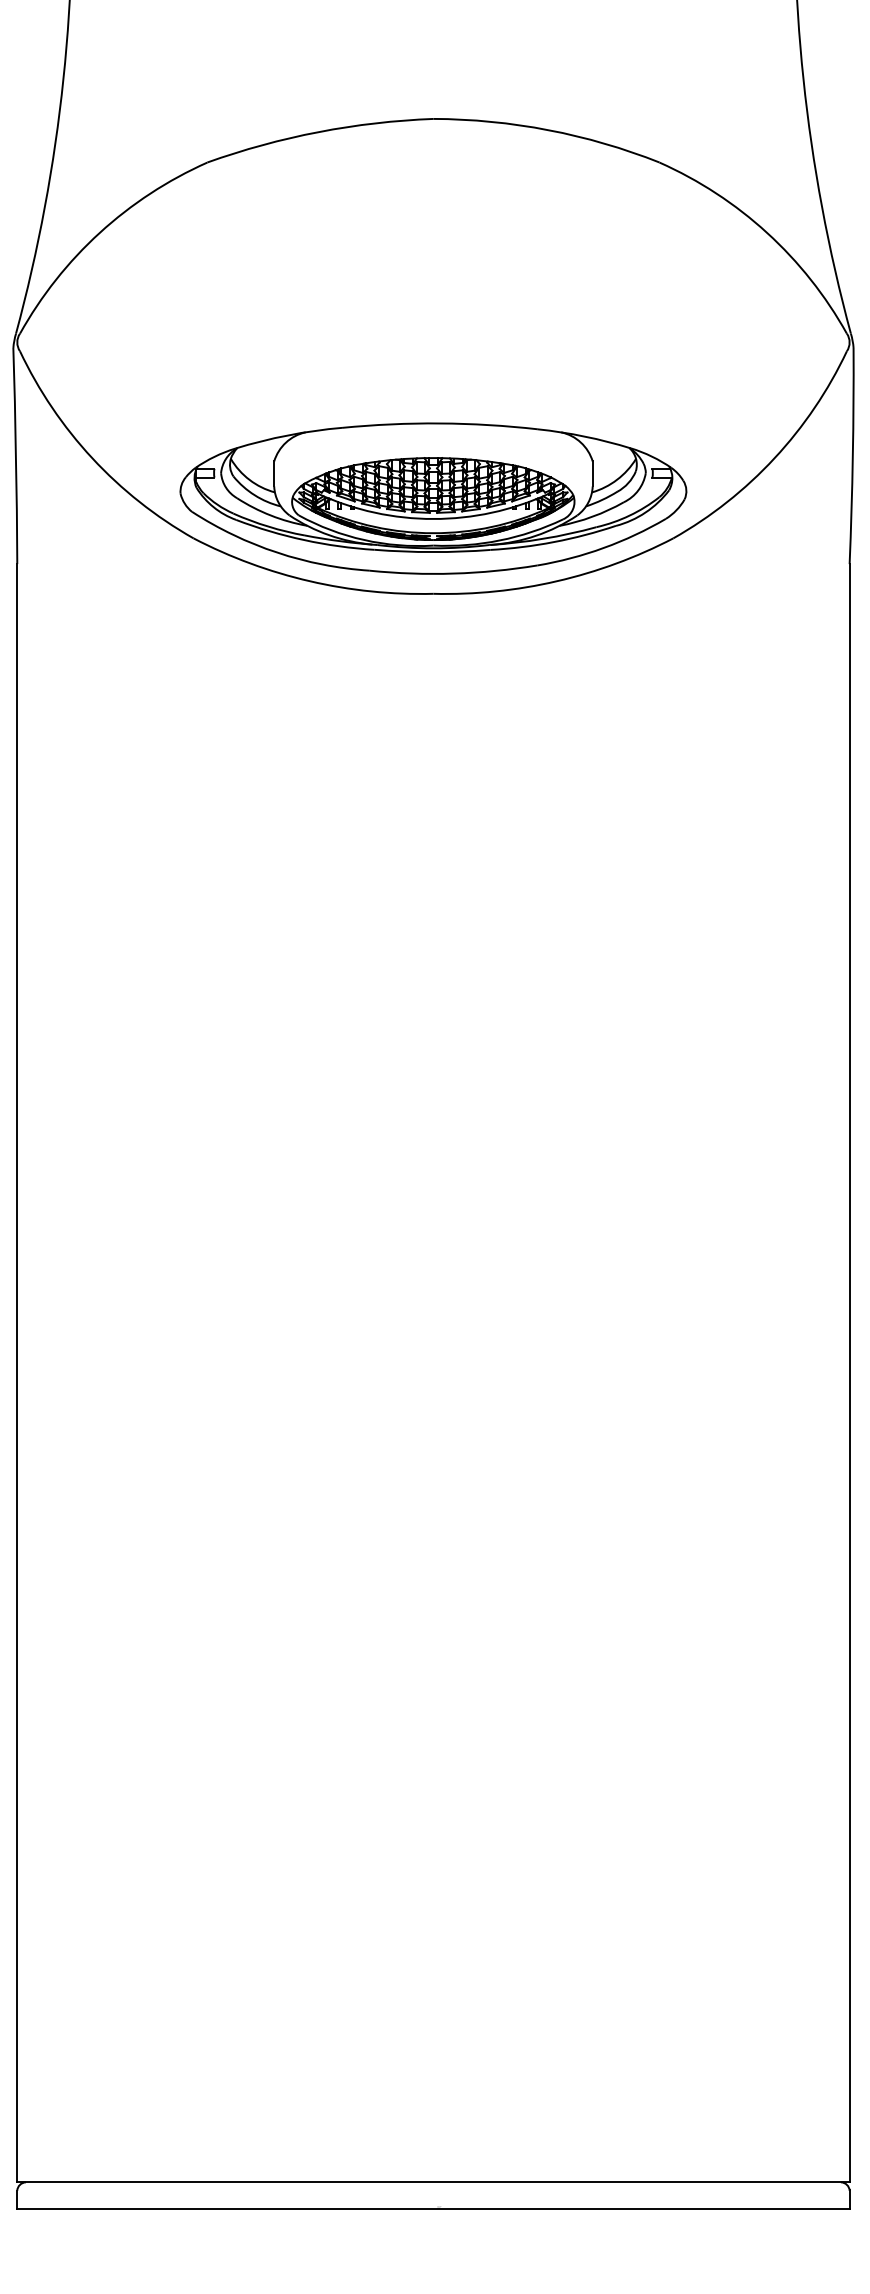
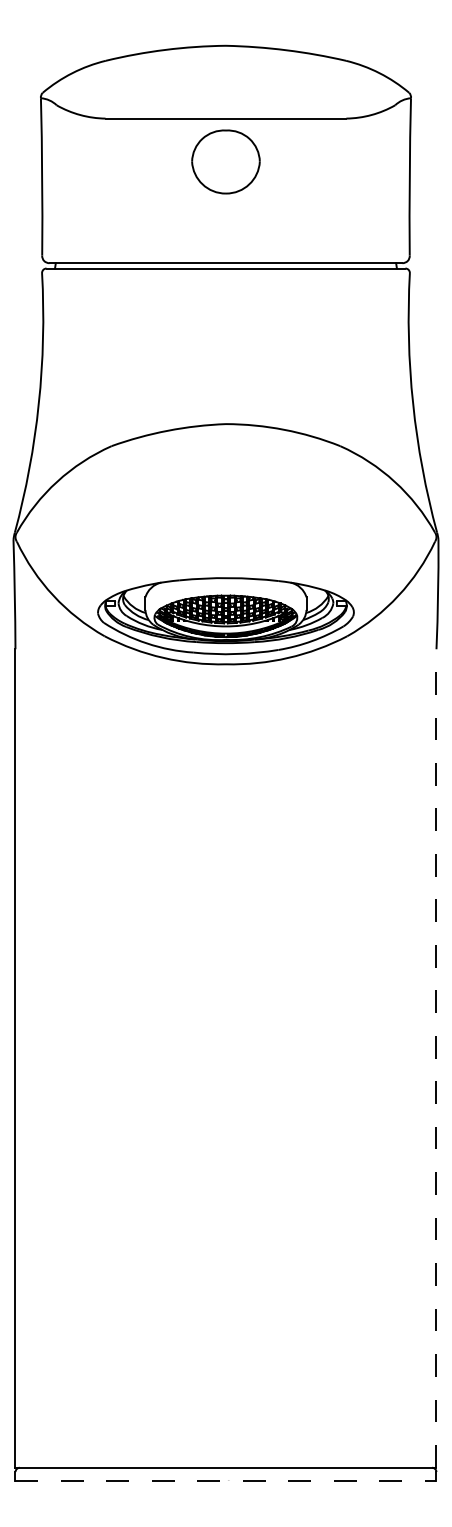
line: (849, 1373) -> (436, 1058), solid -> dashed
line: (434, 2209) -> (226, 1481), solid -> dashed

